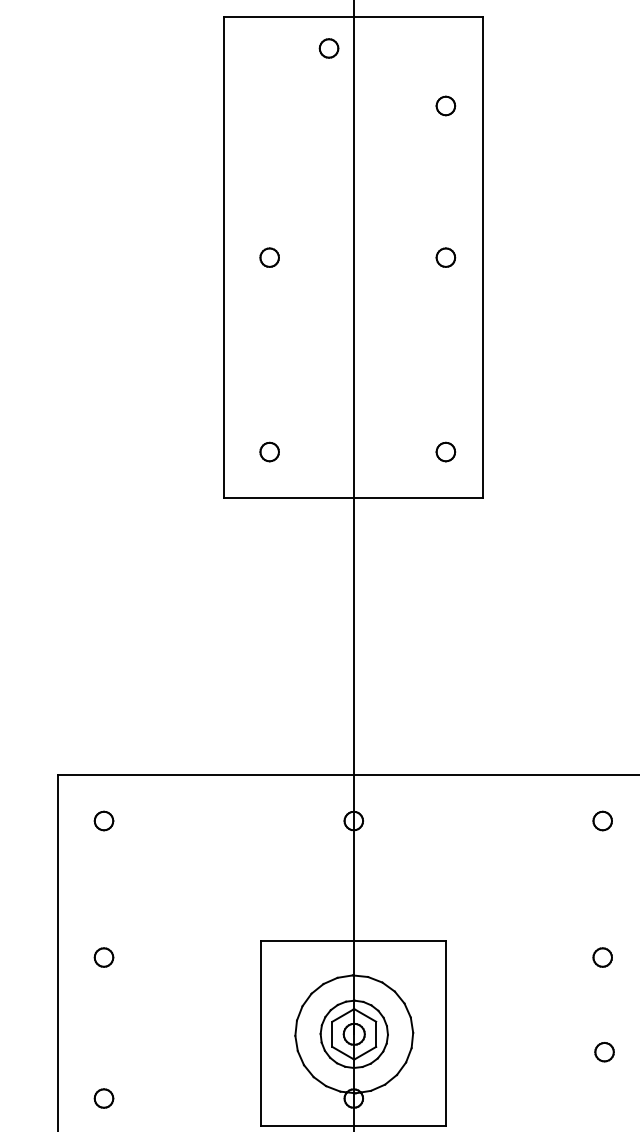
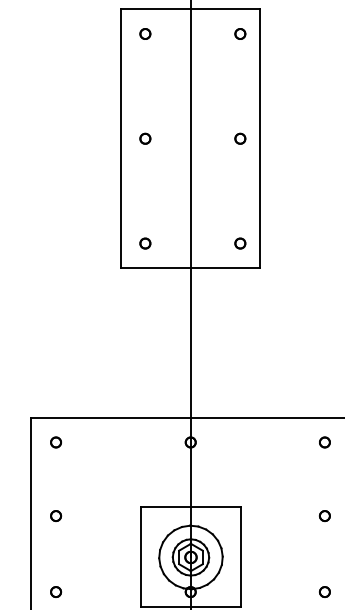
part: (329, 47) -> (145, 33), moved
part: (446, 105) -> (240, 33), moved
part: (603, 1051) -> (324, 591), moved

